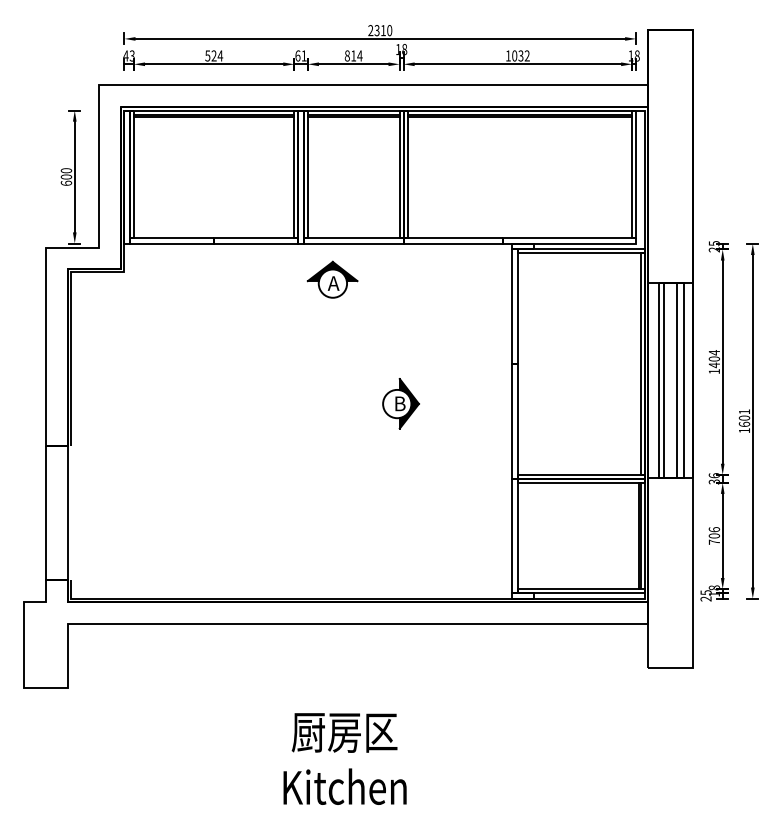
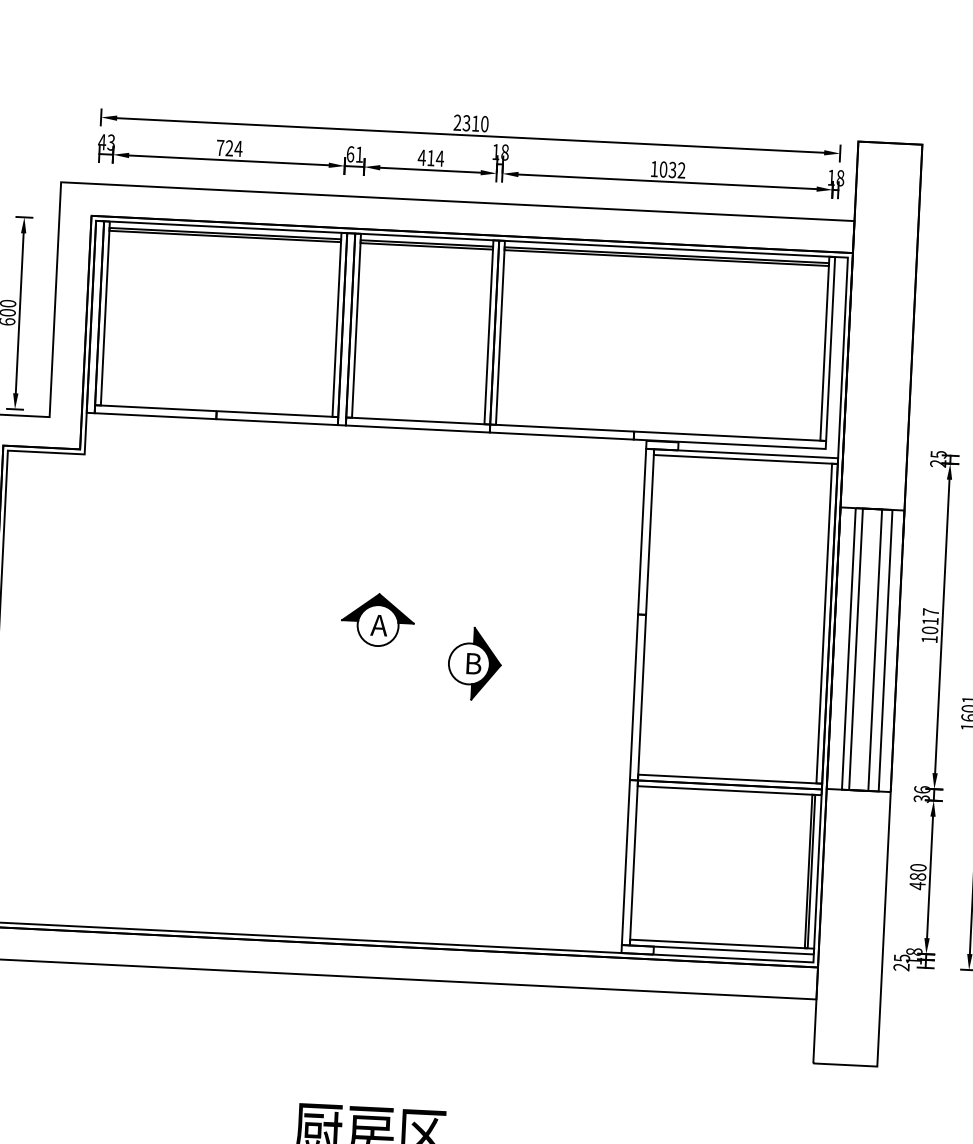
text: (207, 55) -> (219, 147), 524 -> 724
text: (347, 55) -> (422, 157), 814 -> 414
part: (332, 279) -> (377, 619), moved
text: (714, 359) -> (930, 622), 1404 -> 1017
text: (713, 536) -> (916, 877), 706 -> 480

